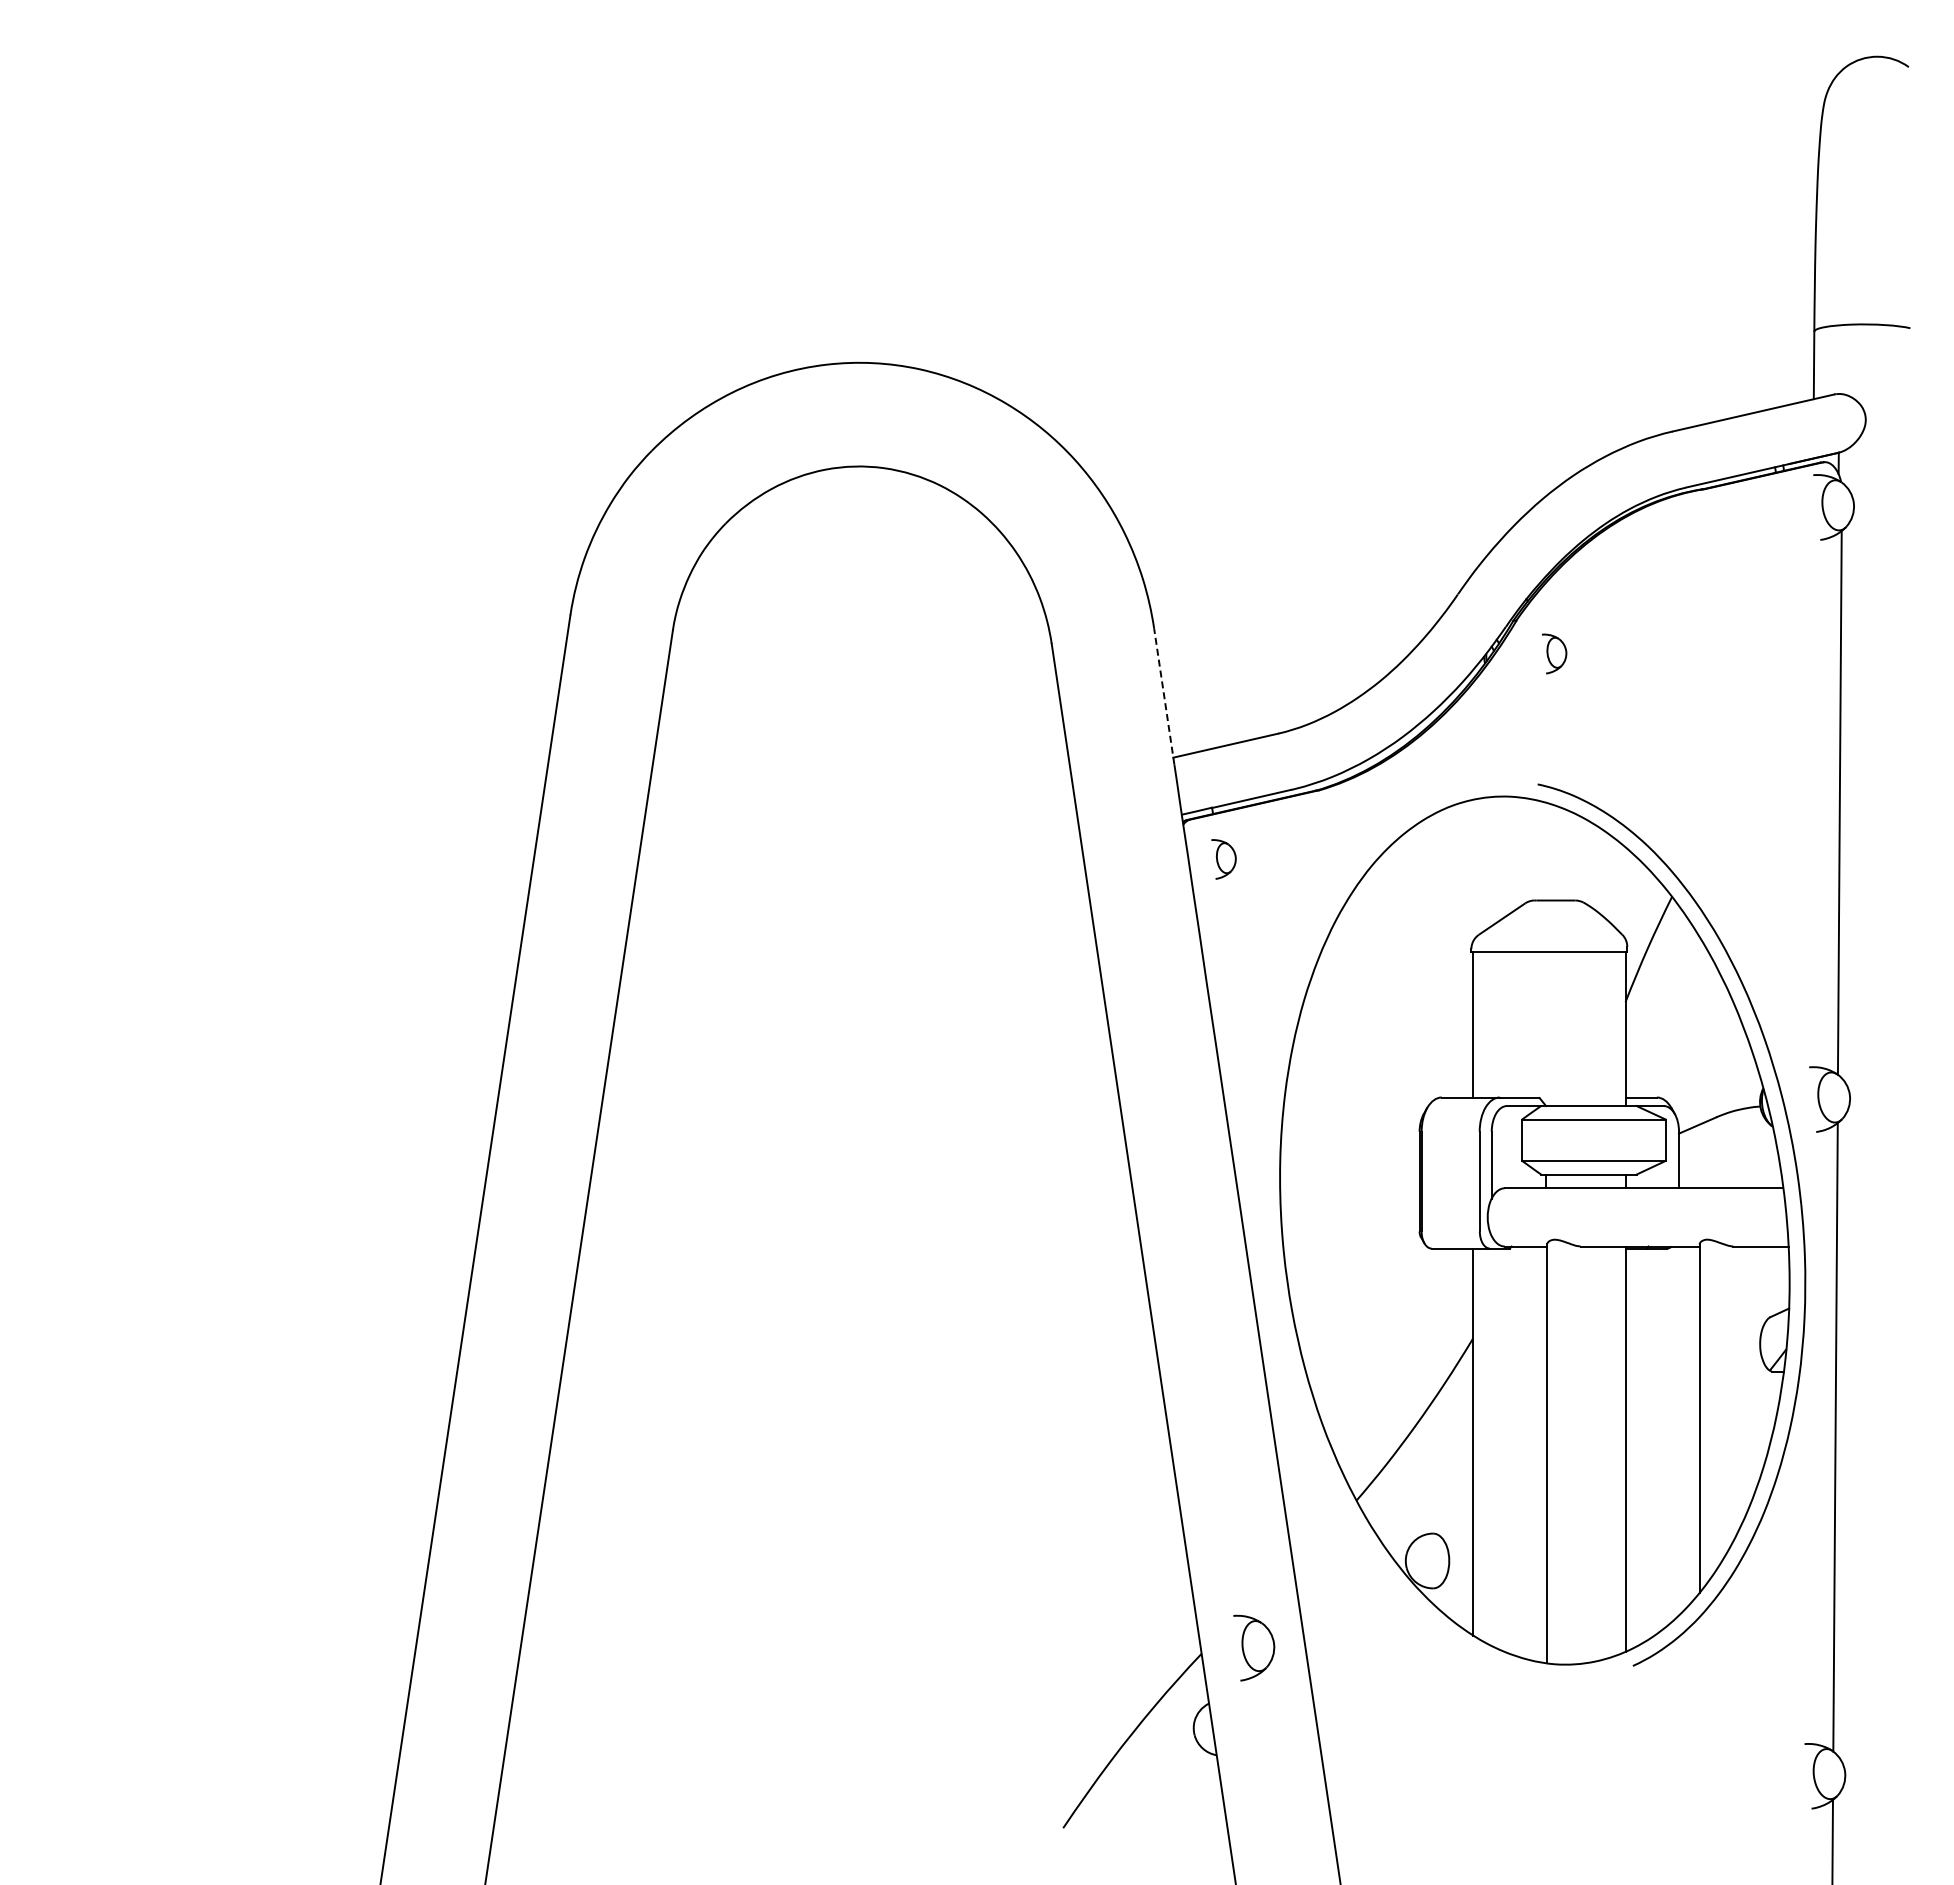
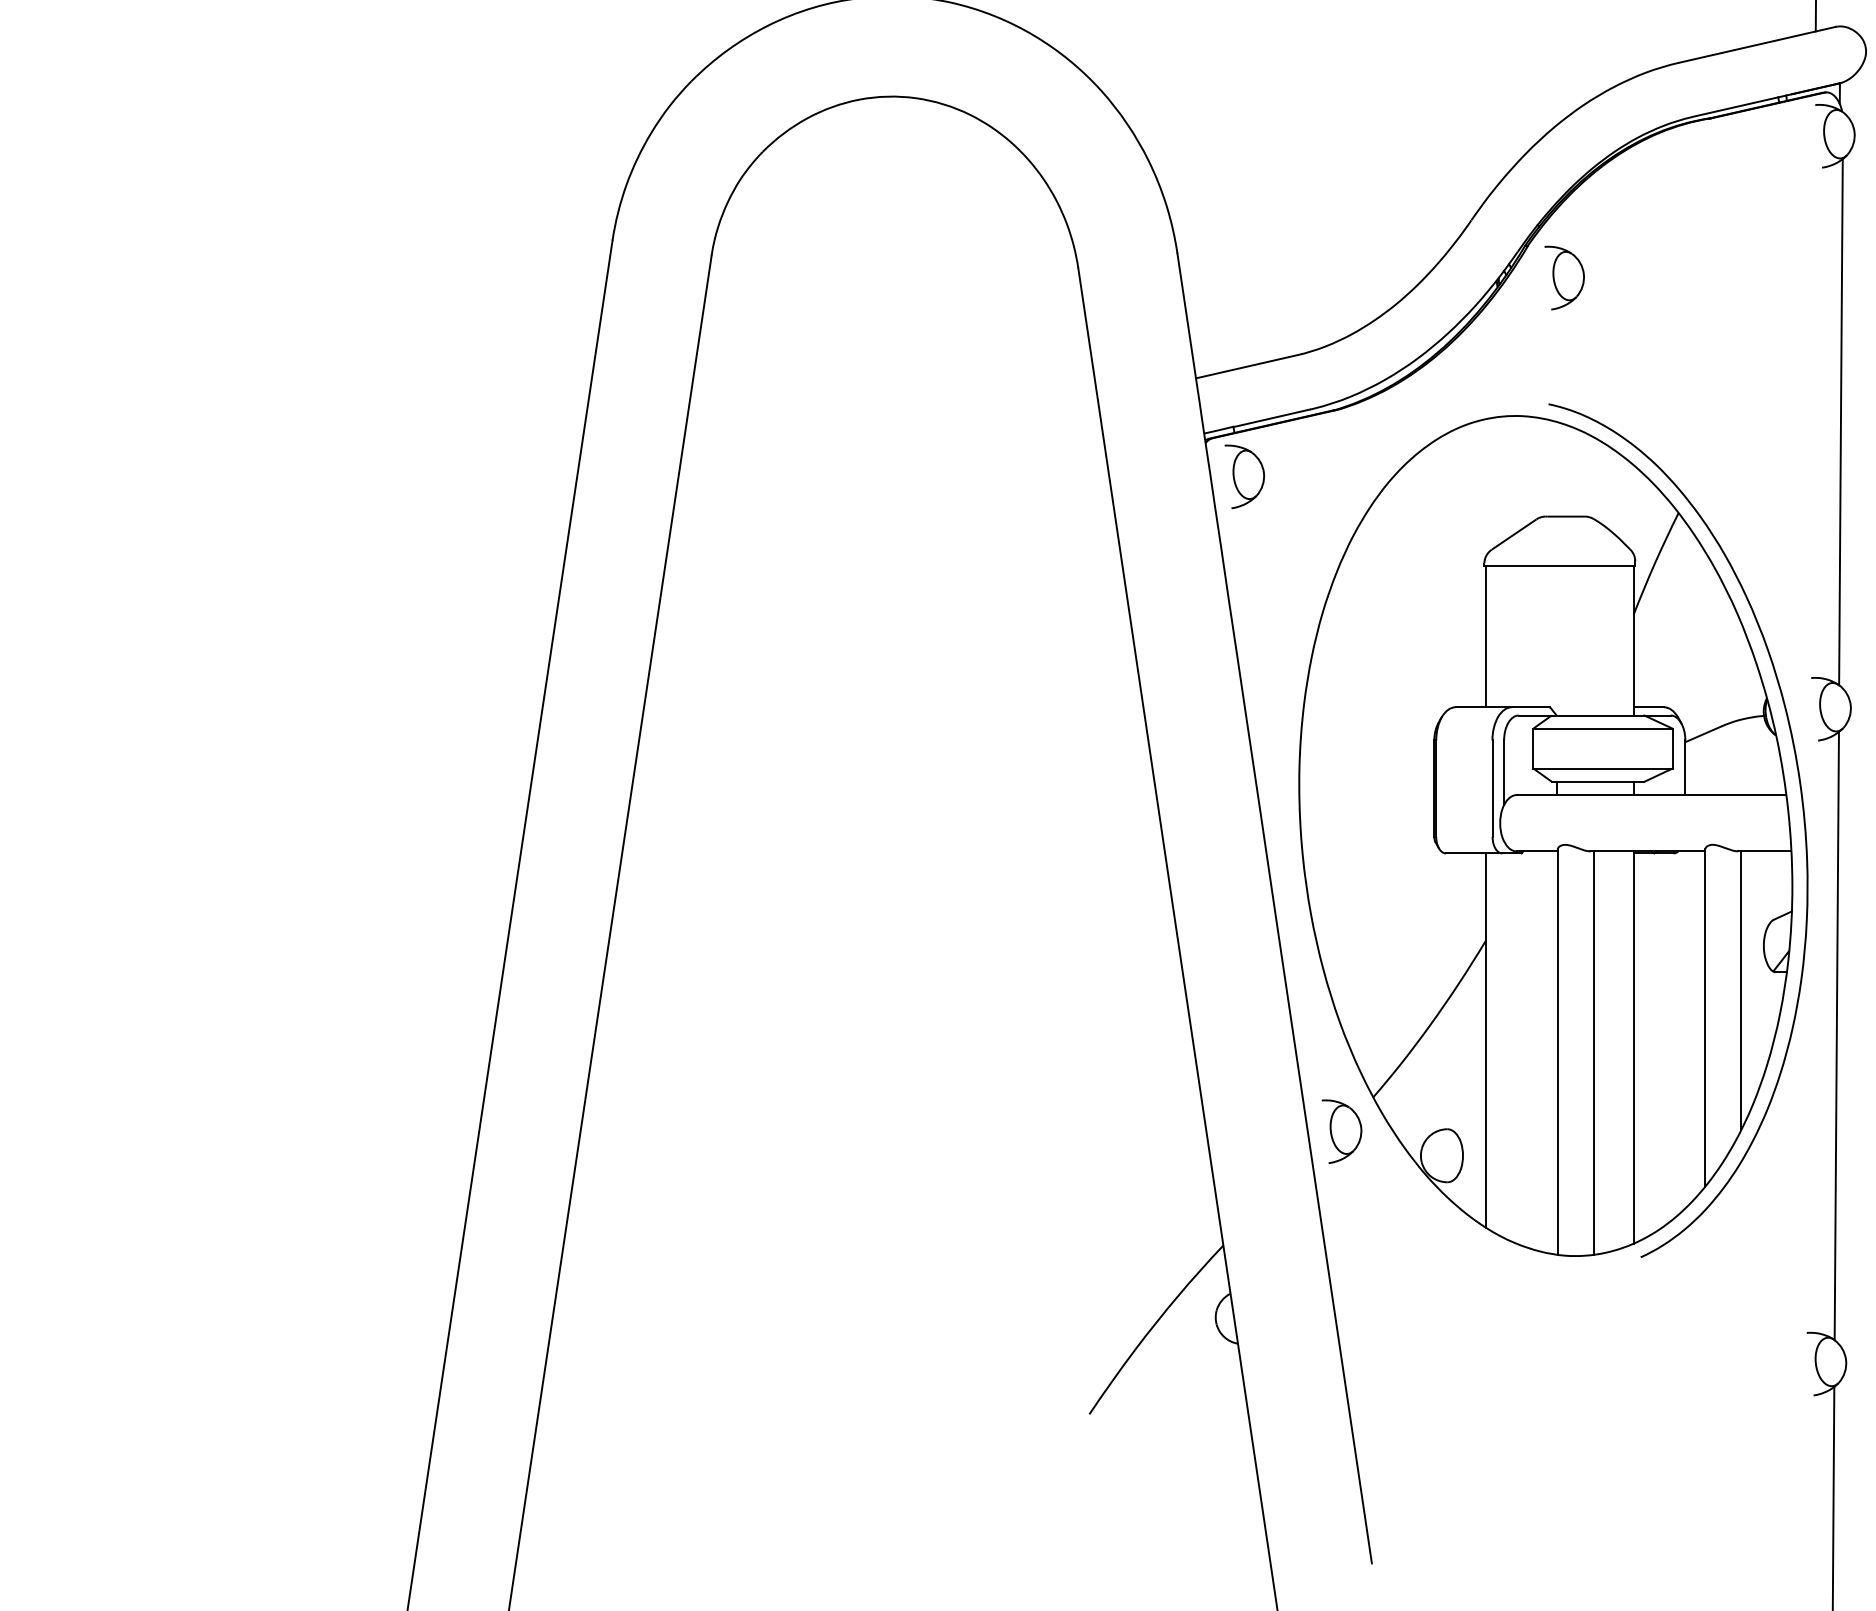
part: (1554, 653) -> (1564, 277), size x1.67
line: (1164, 696) -> (1187, 319), dashed -> solid
part: (1223, 859) -> (1244, 476), size x1.67
line: (1736, 1390) -> (1740, 990), added
line: (1584, 1454) -> (1593, 1052), added
part: (1254, 1647) -> (1342, 1131), moved

